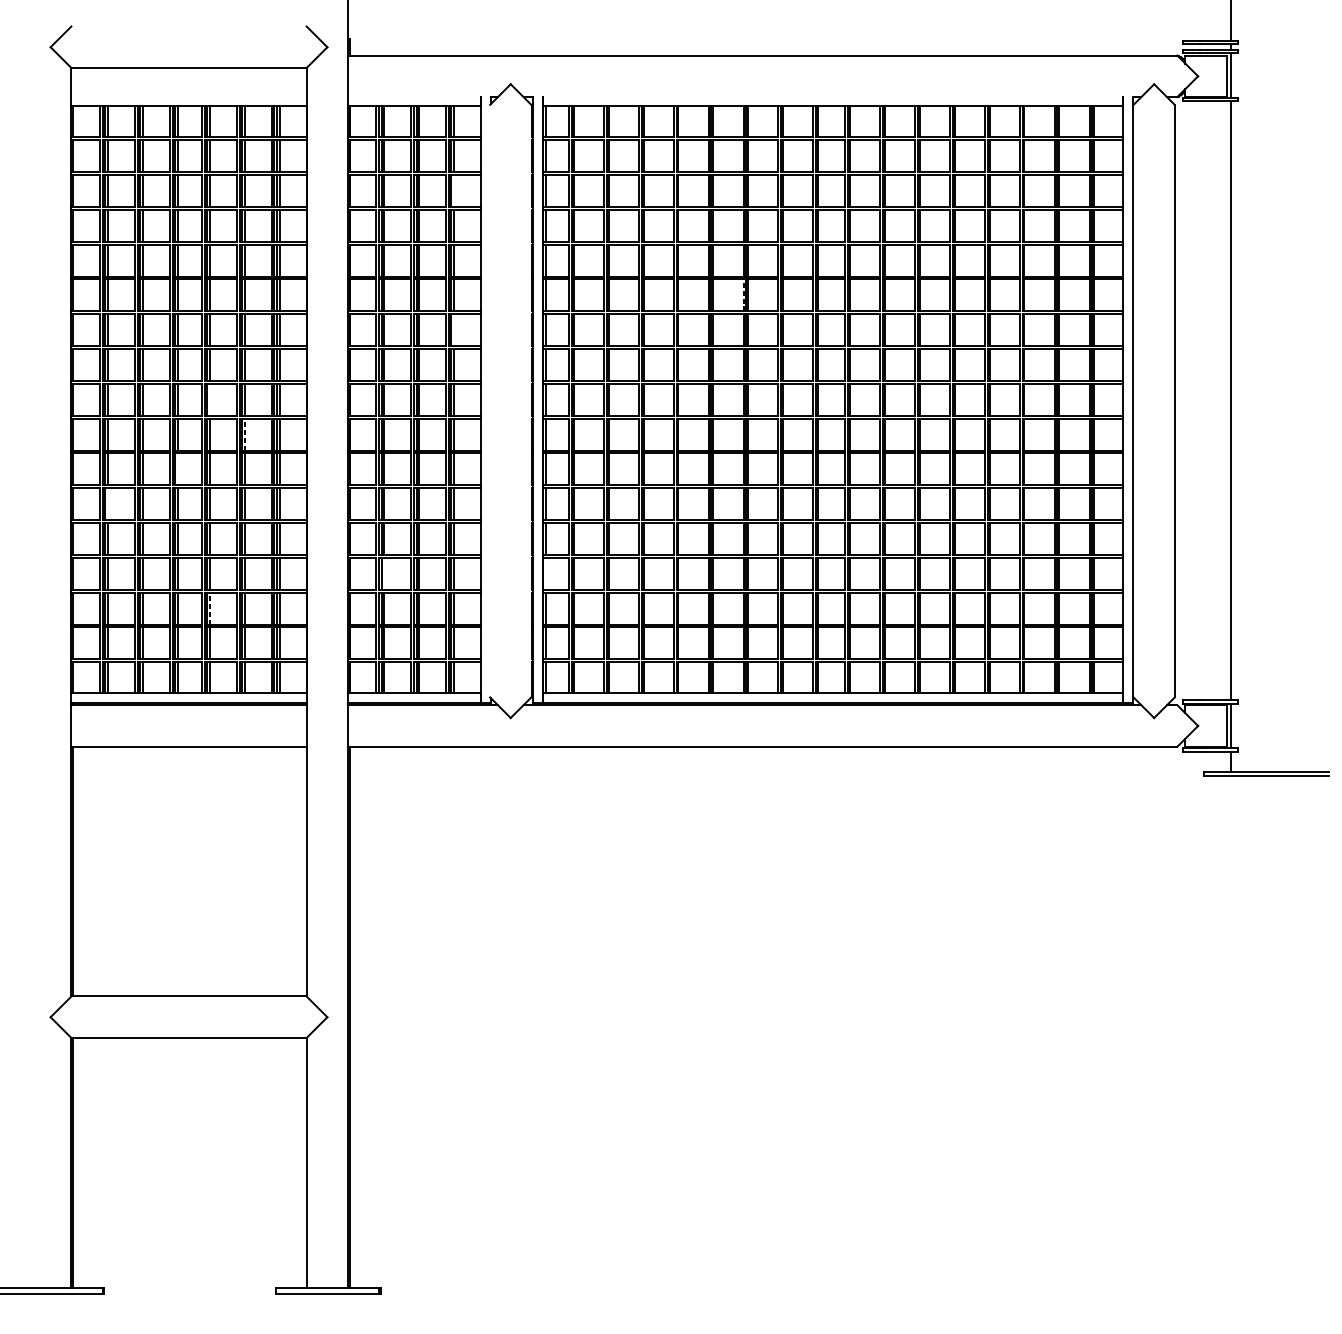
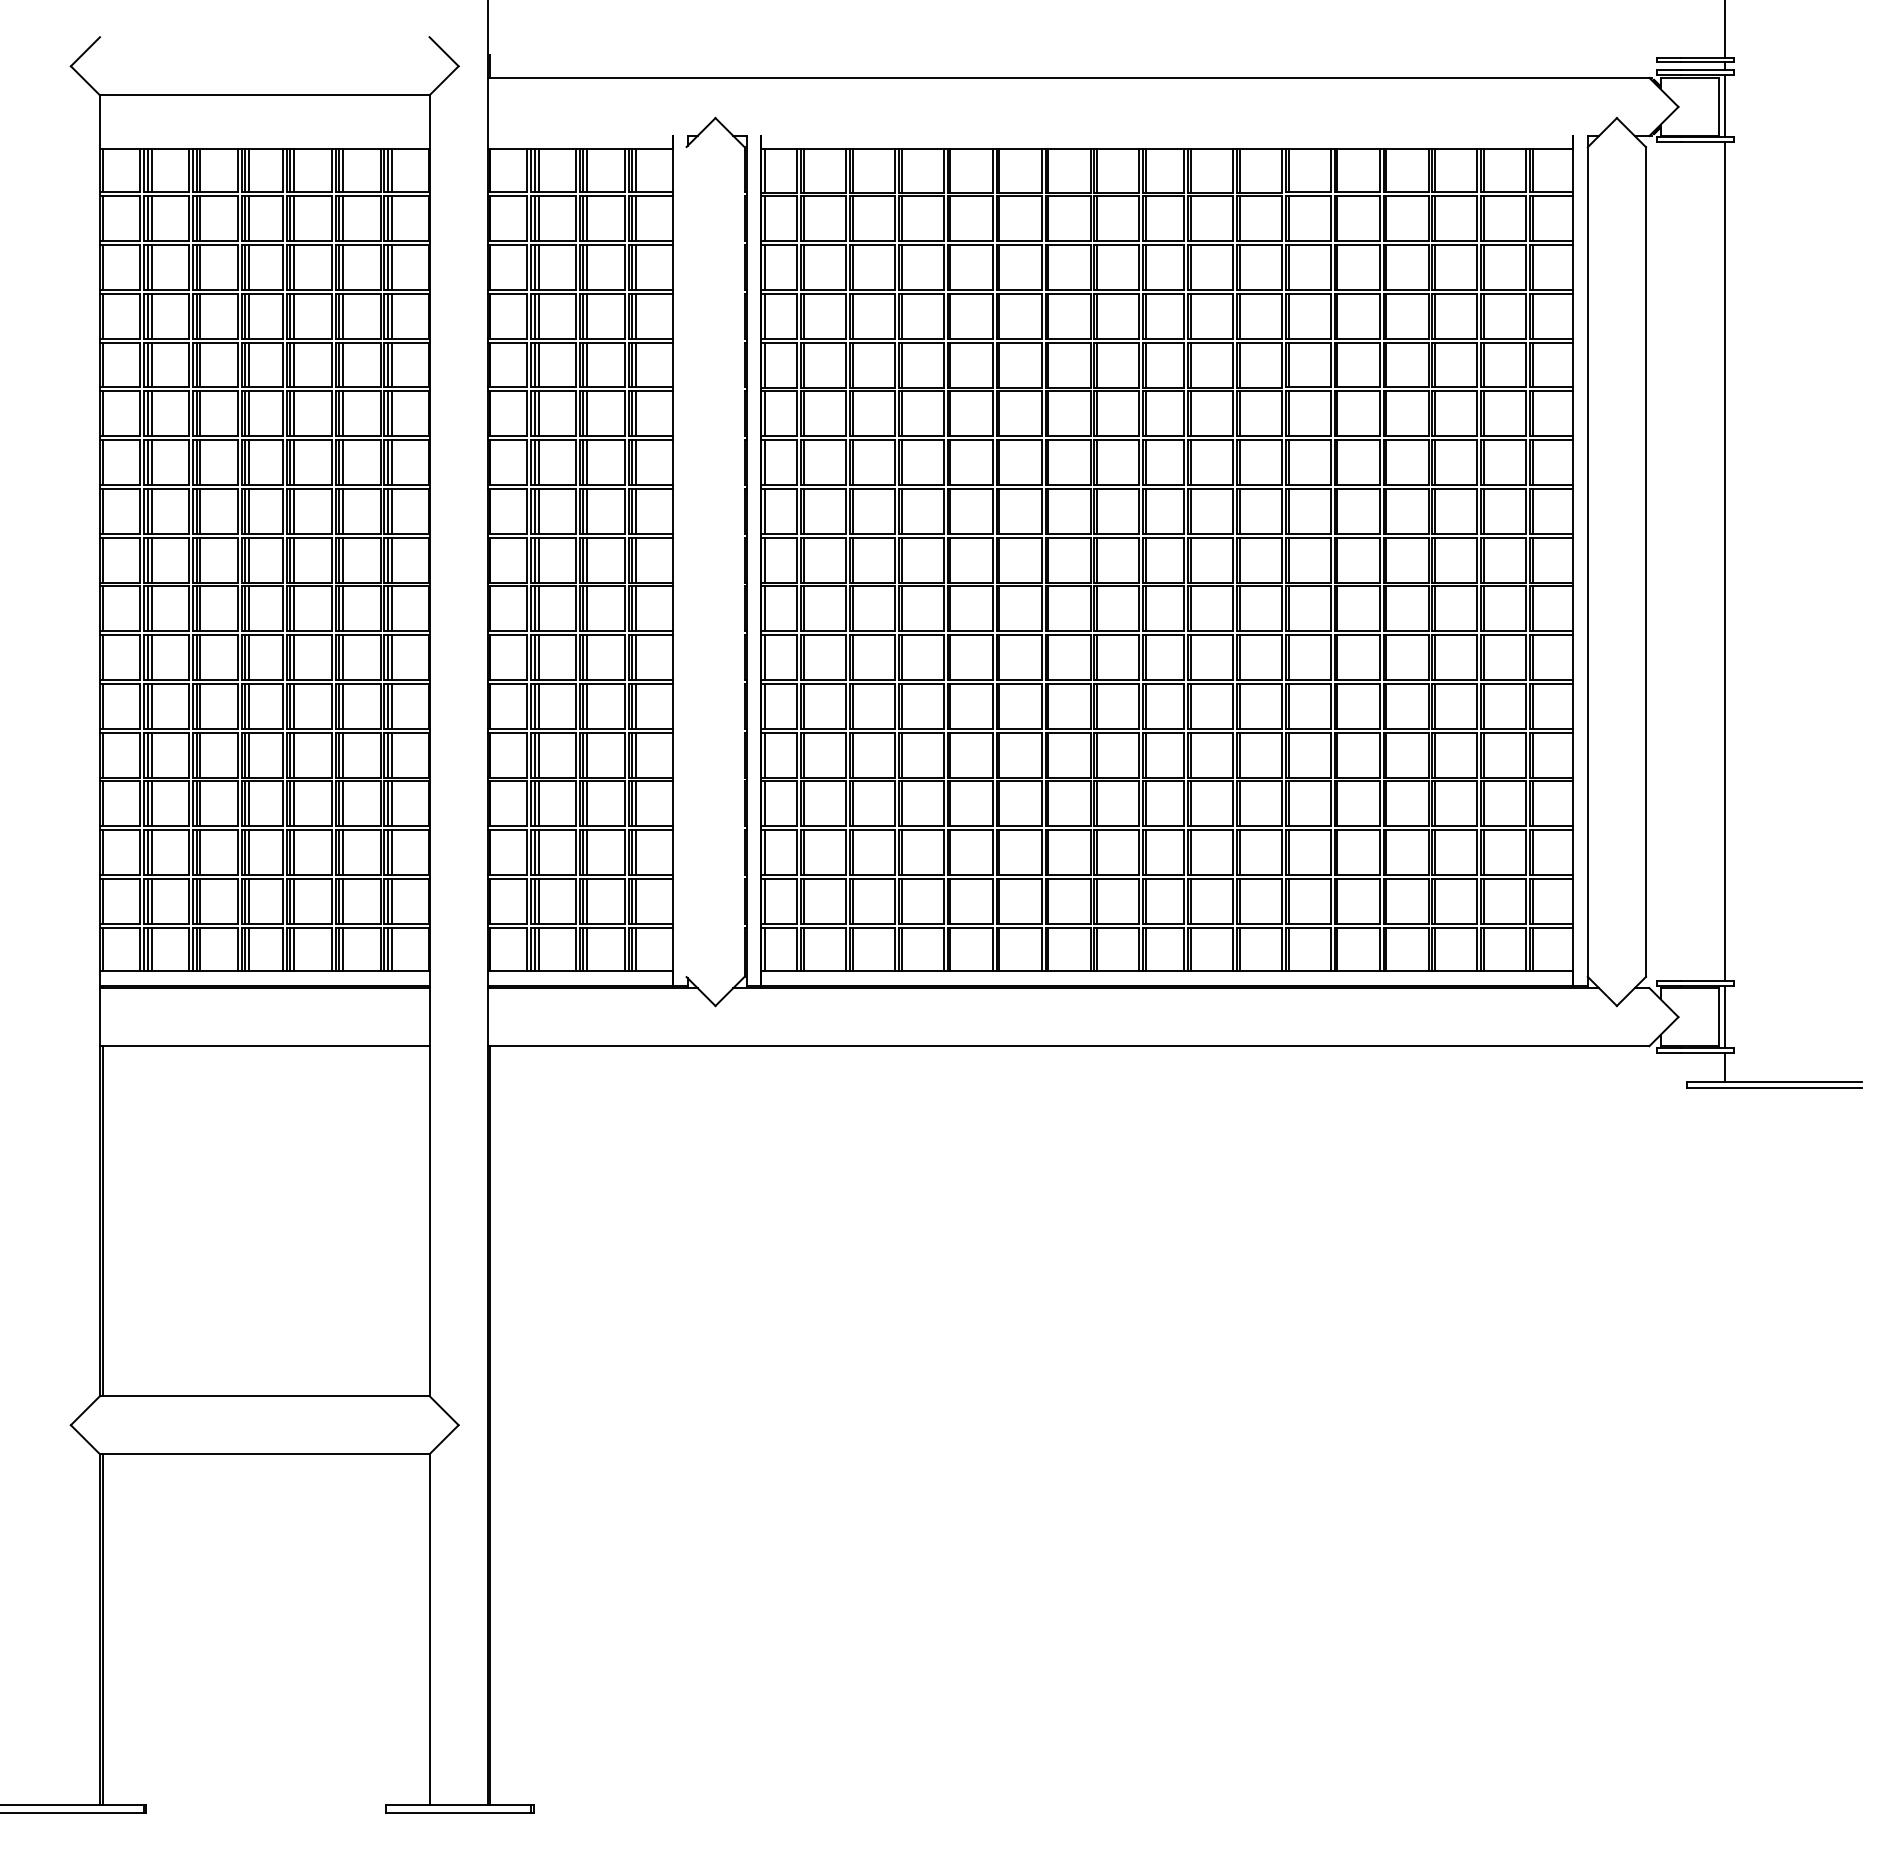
line: (454, 190) -> (636, 267), added
line: (743, 295) -> (1041, 413), dashed -> solid
line: (454, 330) -> (636, 462), added
line: (210, 399) -> (294, 559), added
line: (245, 434) -> (343, 608), dashed -> solid
line: (178, 469) -> (249, 657), added
line: (108, 503) -> (151, 705), added
line: (384, 573) -> (538, 803), added
line: (546, 573) -> (765, 803), added
line: (210, 608) -> (294, 852), dashed -> solid

